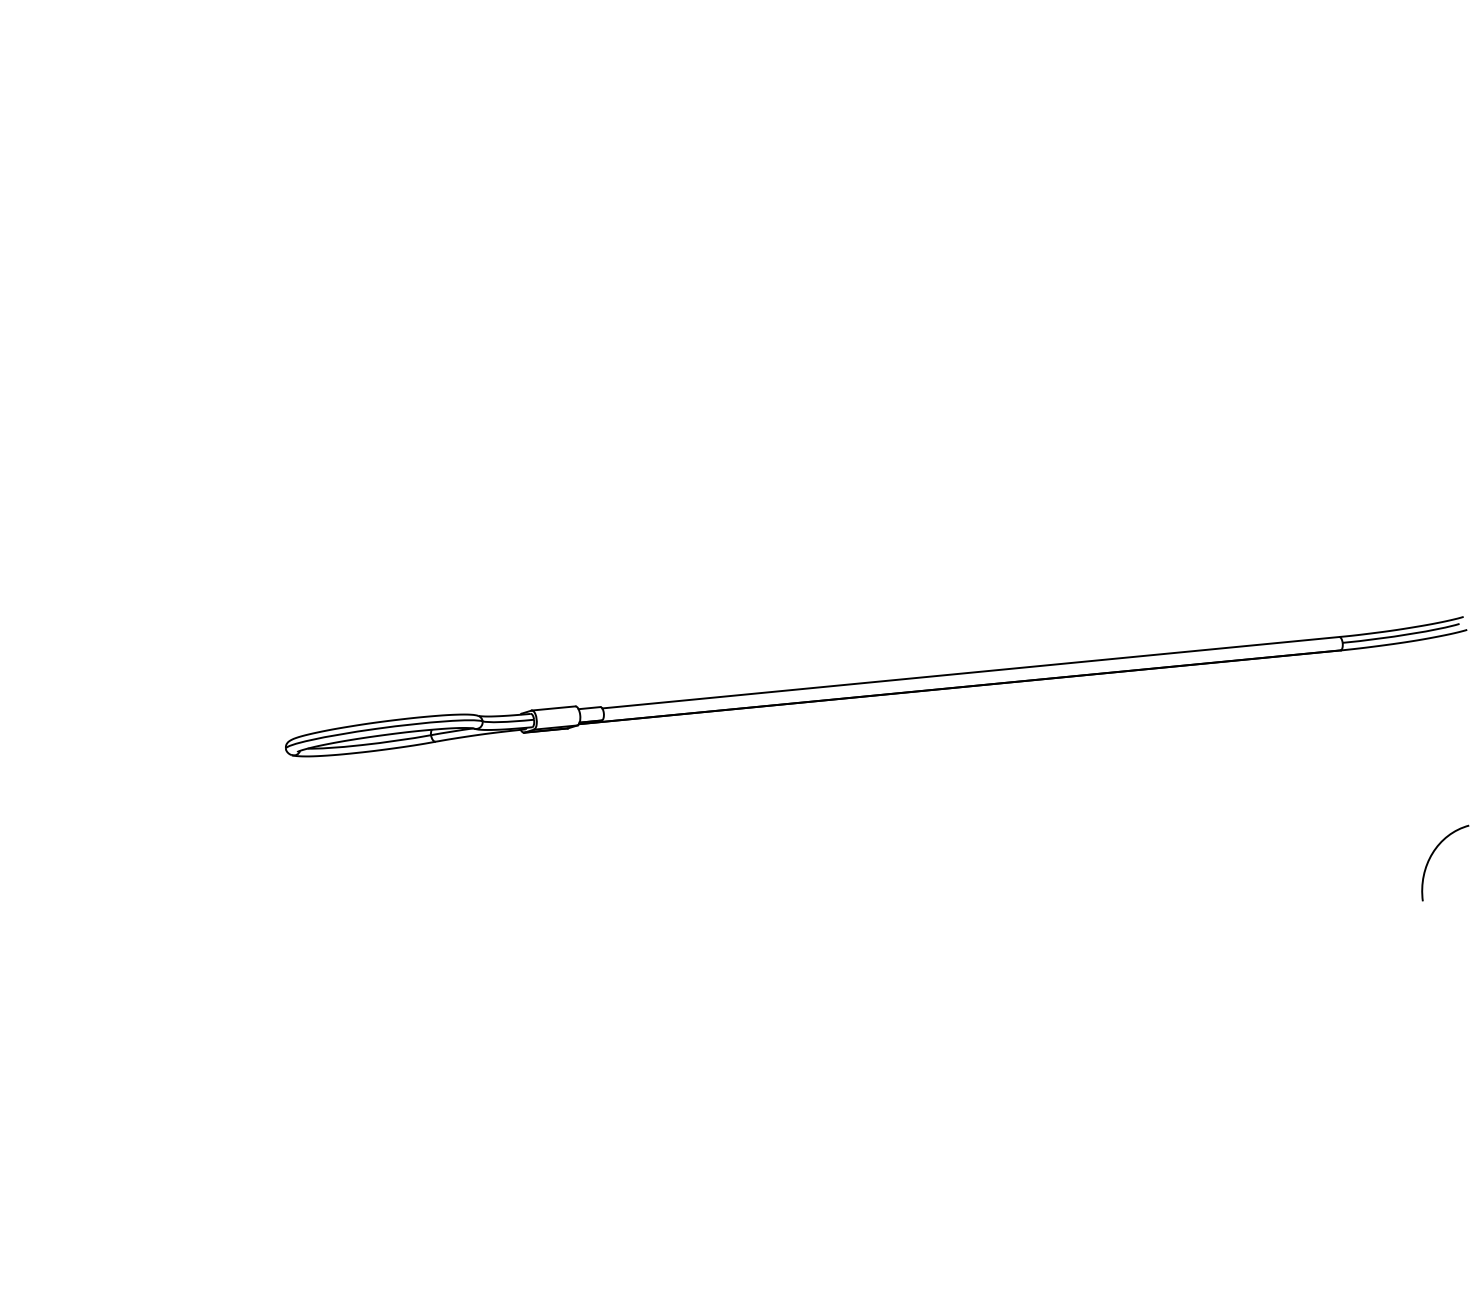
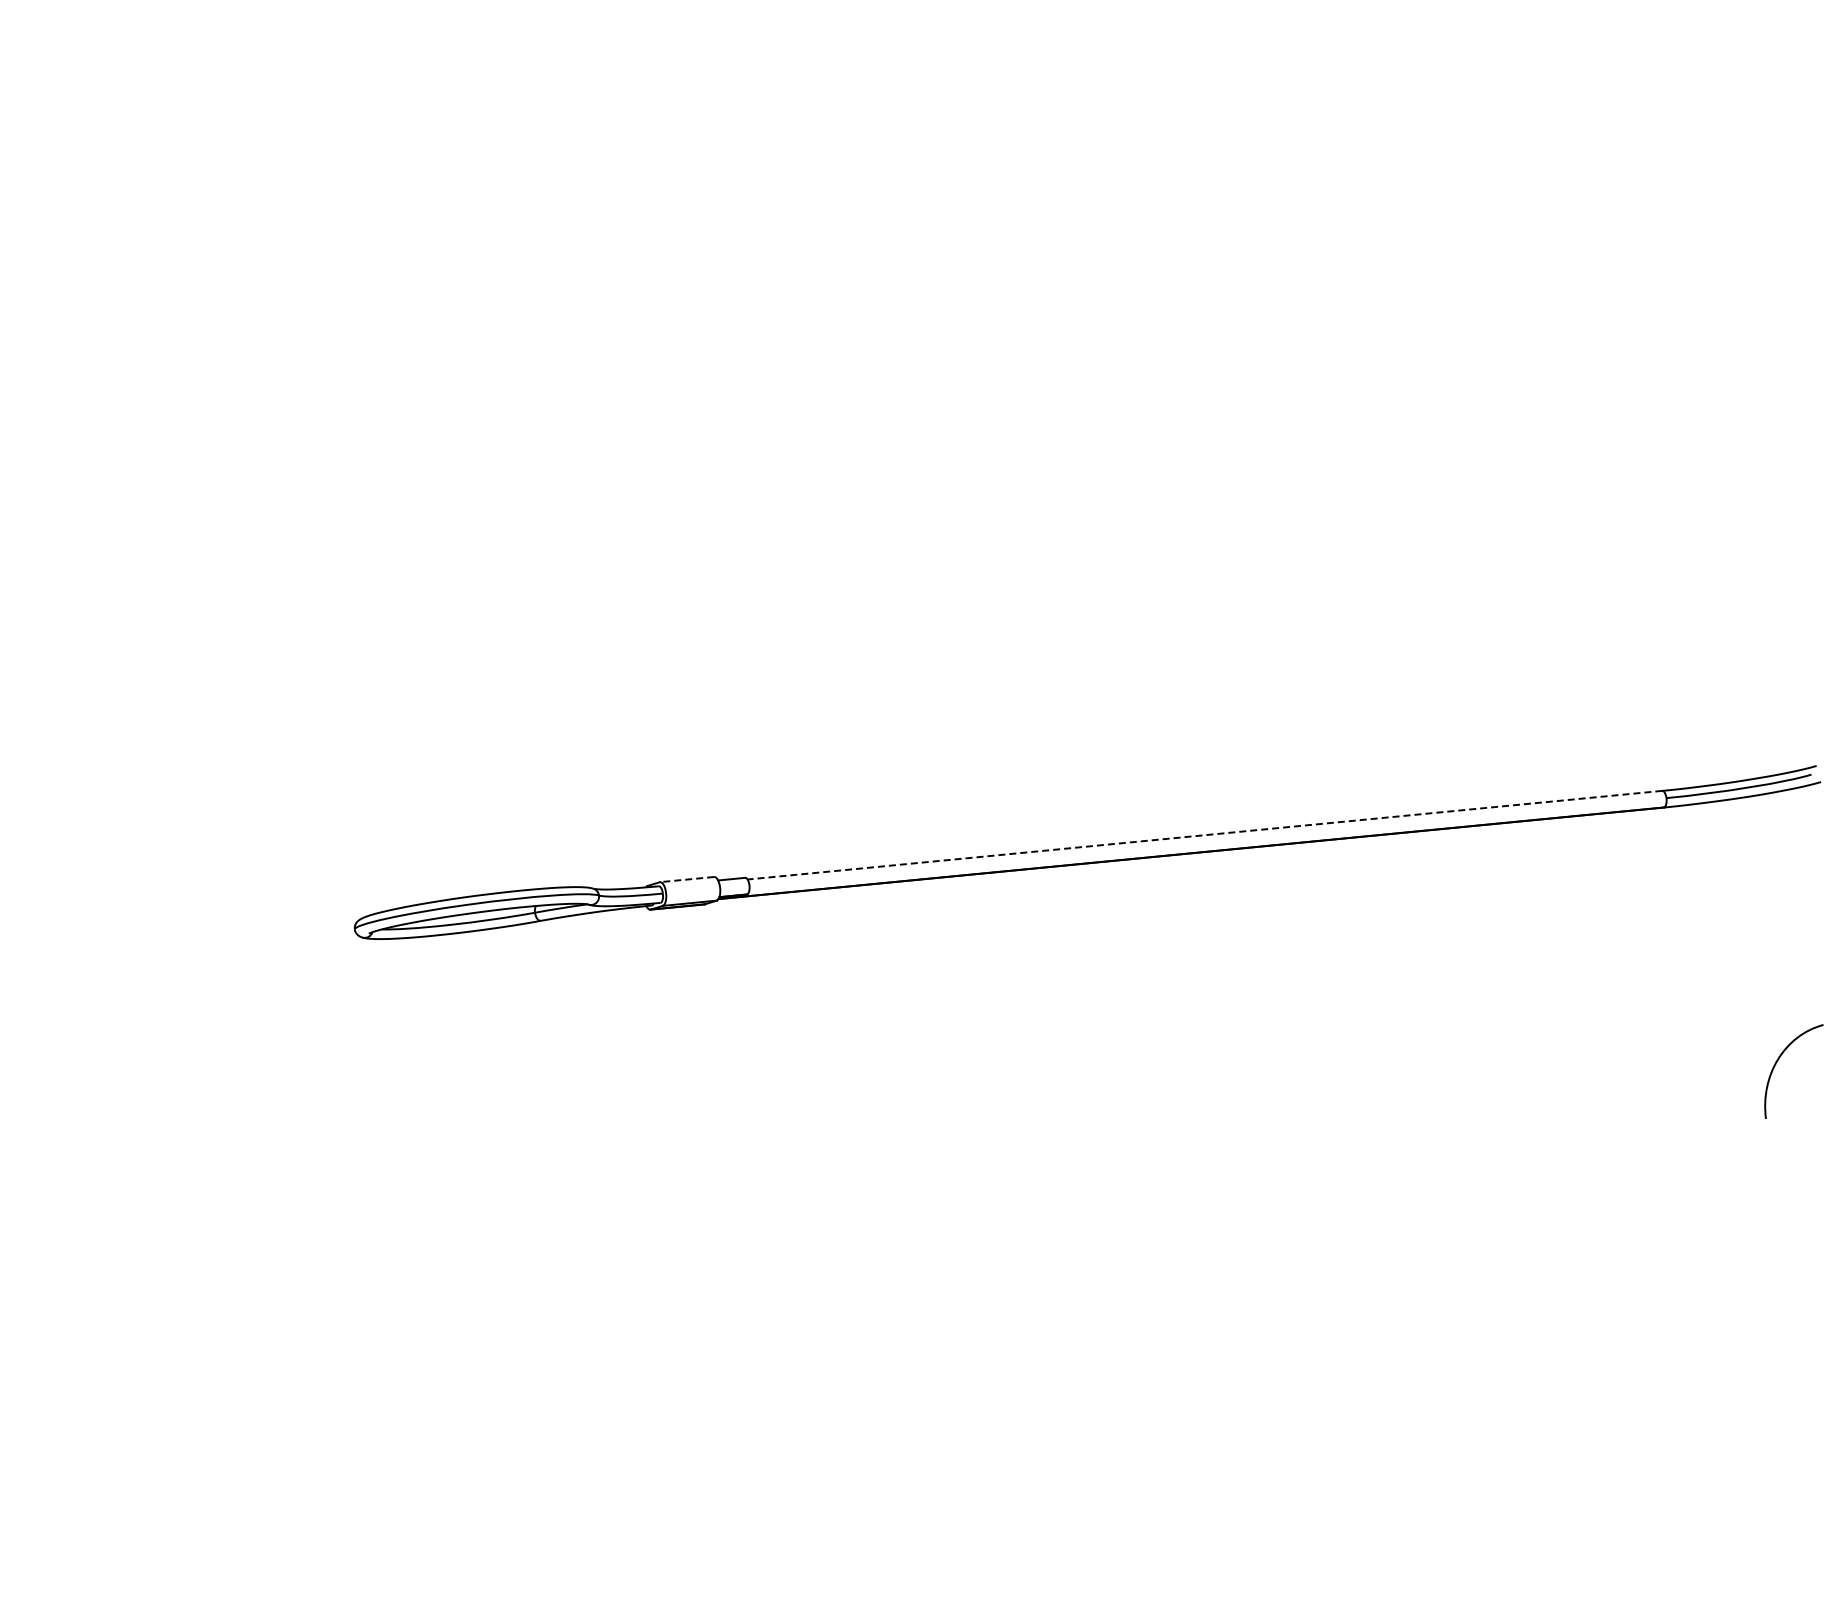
line: (970, 672) -> (1204, 835), solid -> dashed
line: (553, 708) -> (686, 879), solid -> dashed

